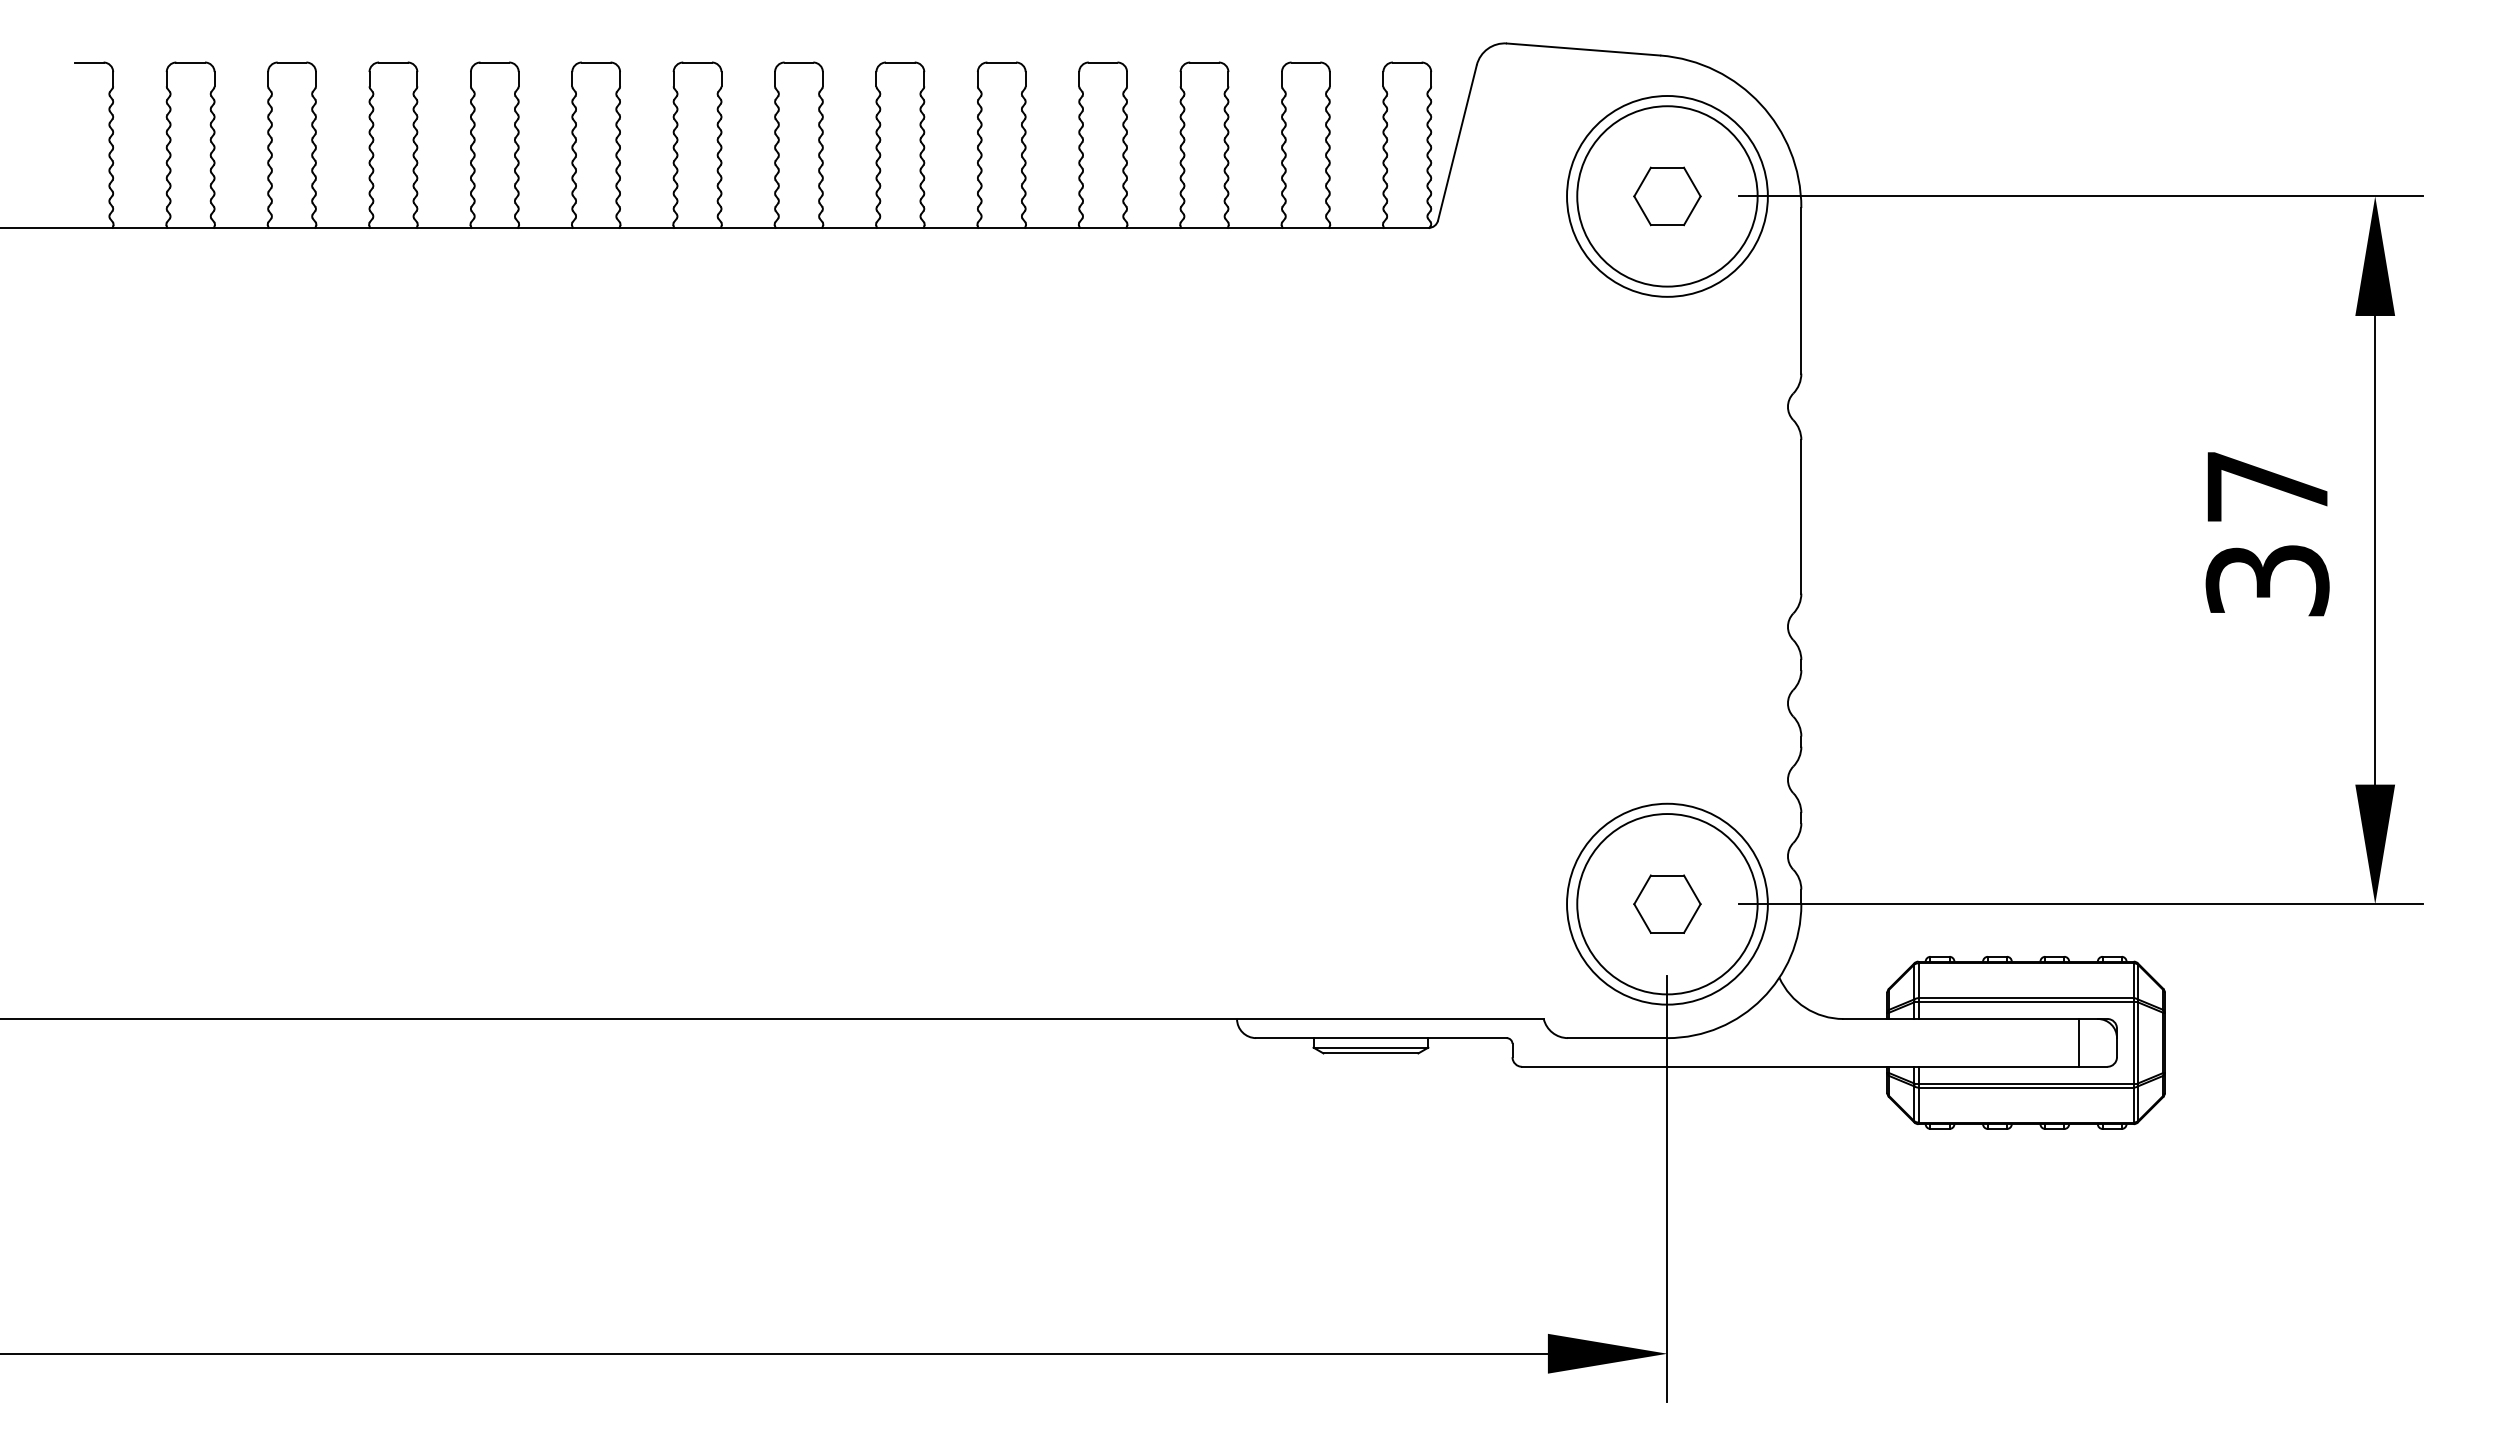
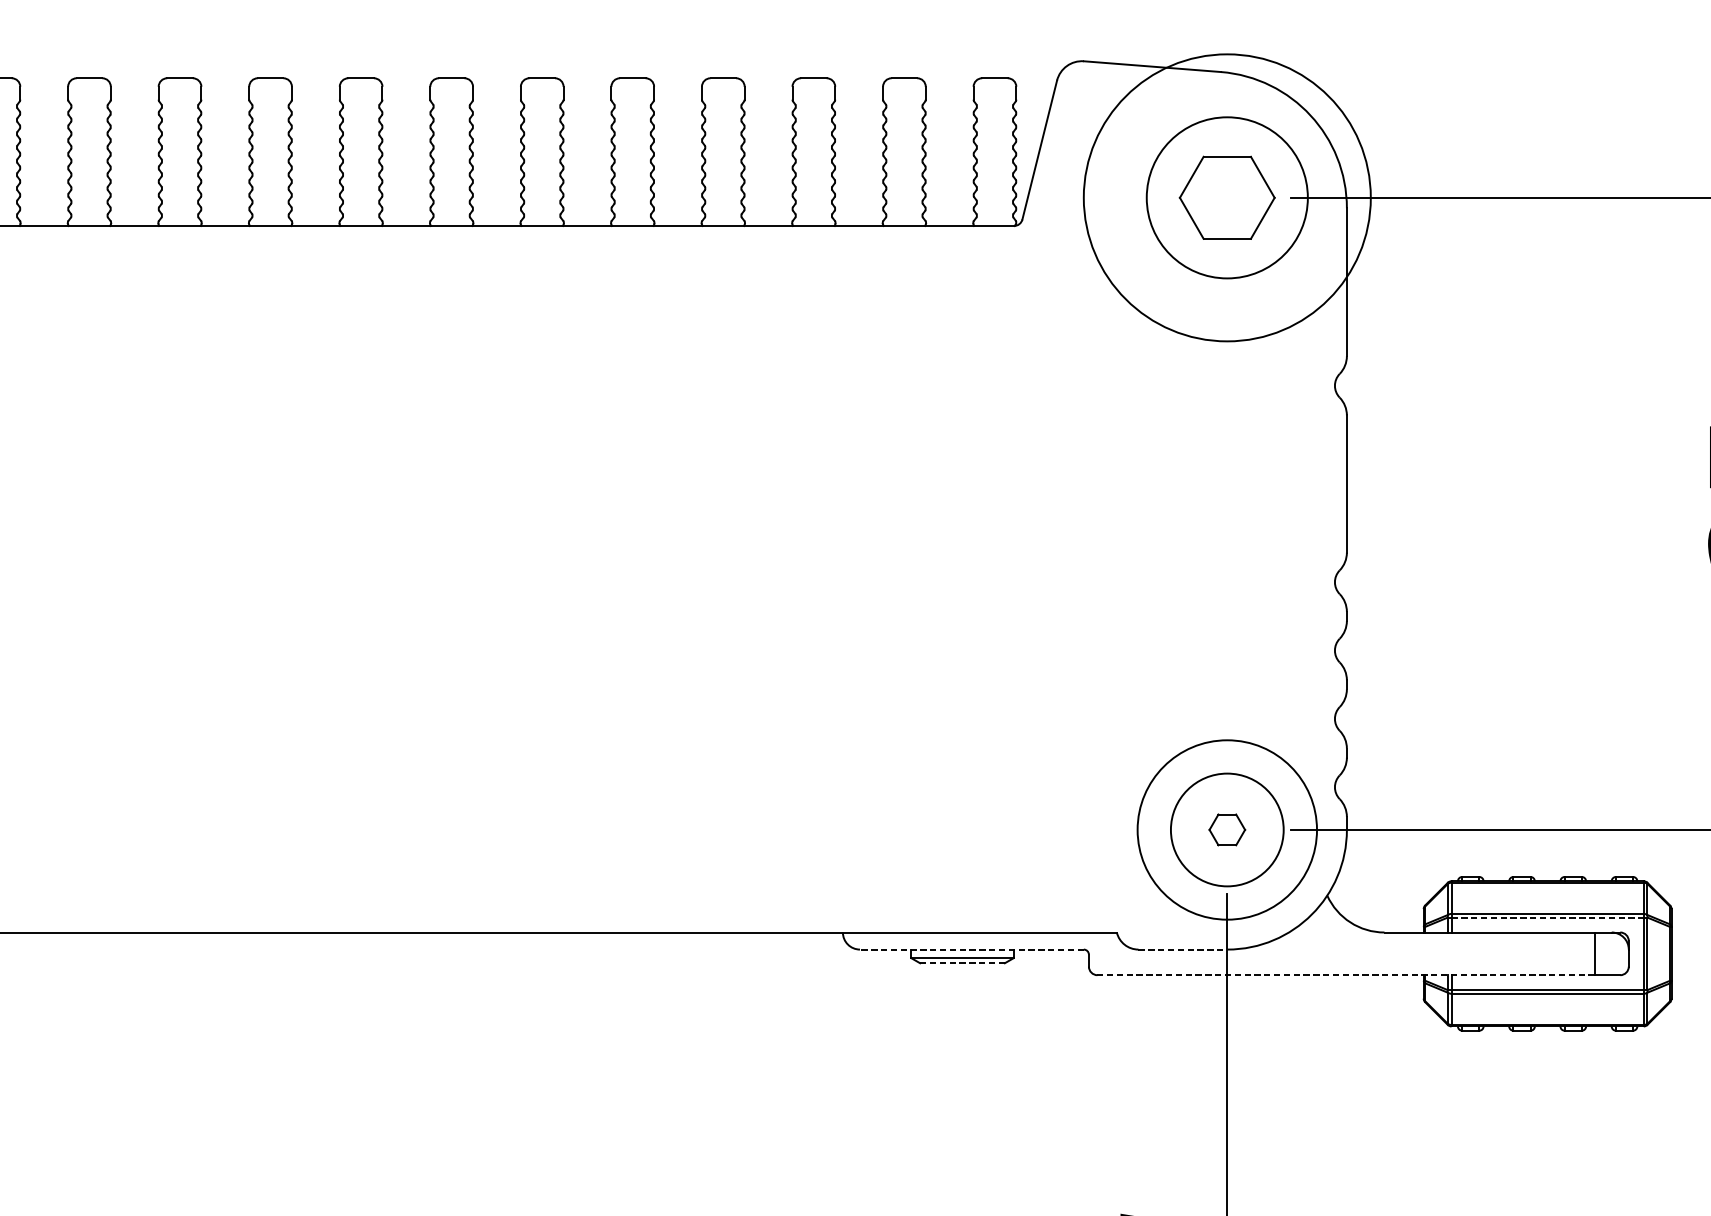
circle: (1667, 196) -> (1227, 197), size x1.6
part: (1667, 196) -> (1227, 197), size x1.6
part: (1667, 903) -> (1227, 829), size x0.6
circle: (1667, 904) -> (1227, 830), size x0.7
line: (2026, 1002) -> (1547, 917), solid -> dashed
line: (1380, 1038) -> (971, 949), solid -> dashed
line: (1617, 1038) -> (1182, 949), solid -> dashed
line: (1371, 1053) -> (963, 963), solid -> dashed
line: (1799, 1066) -> (1345, 974), solid -> dashed

